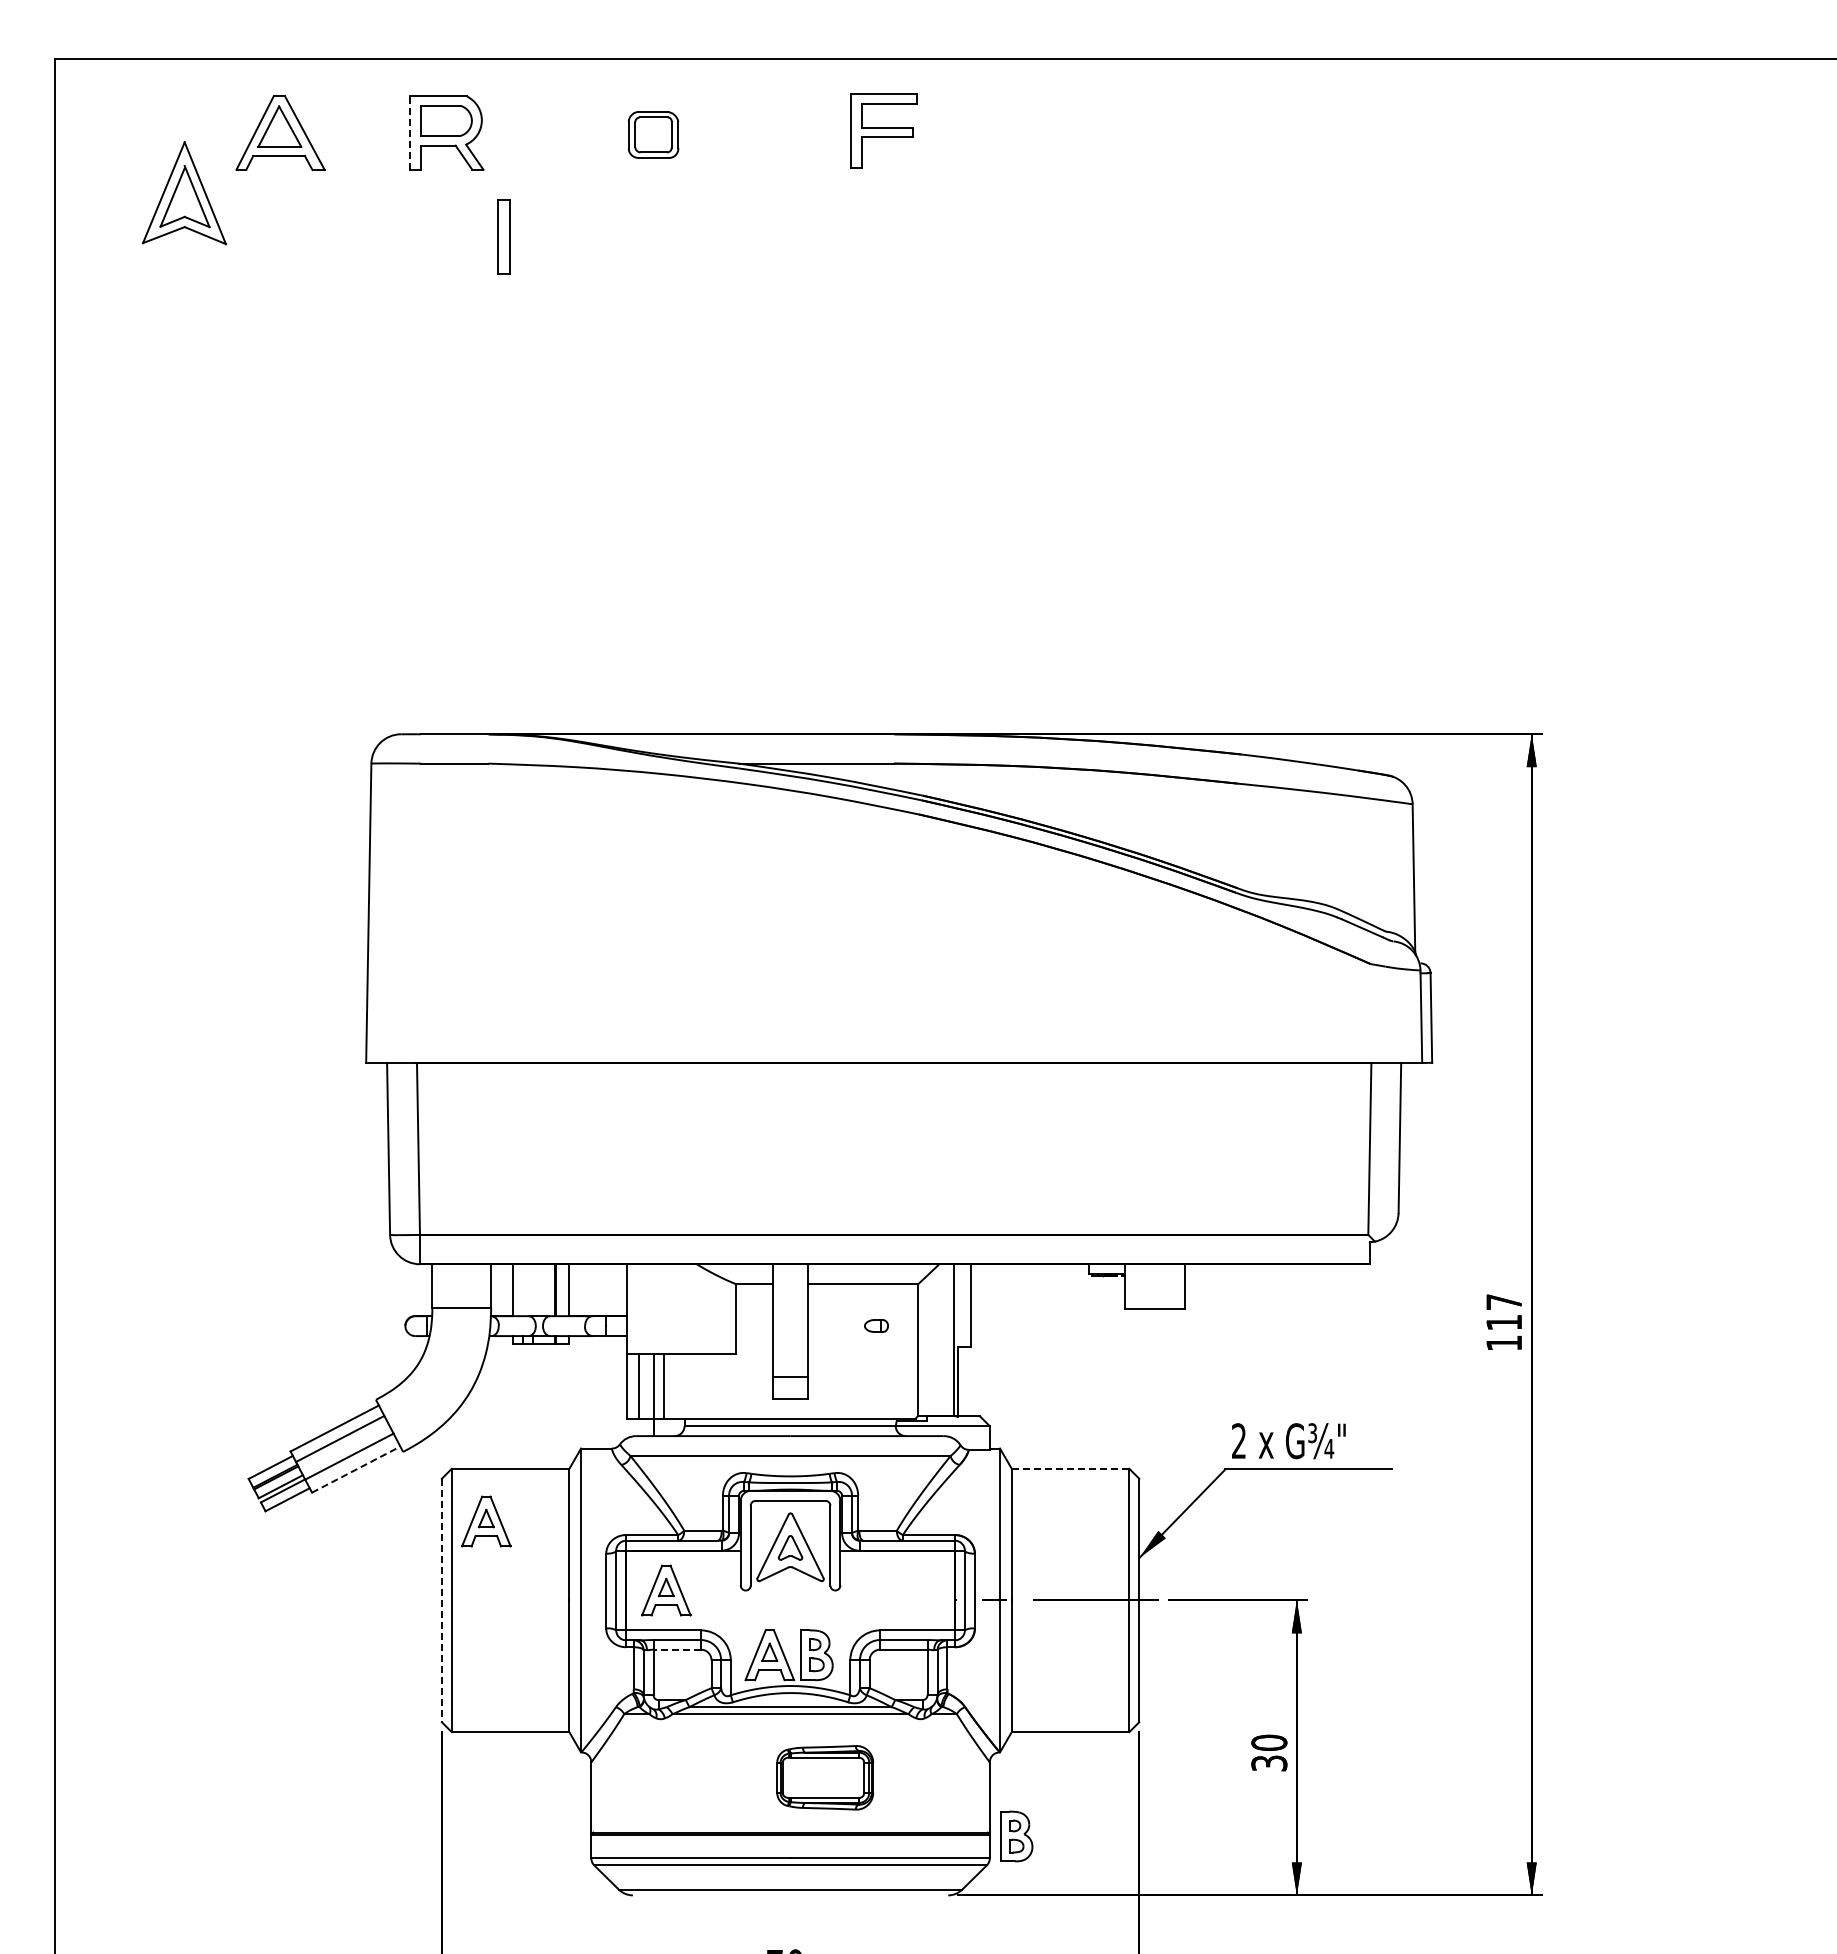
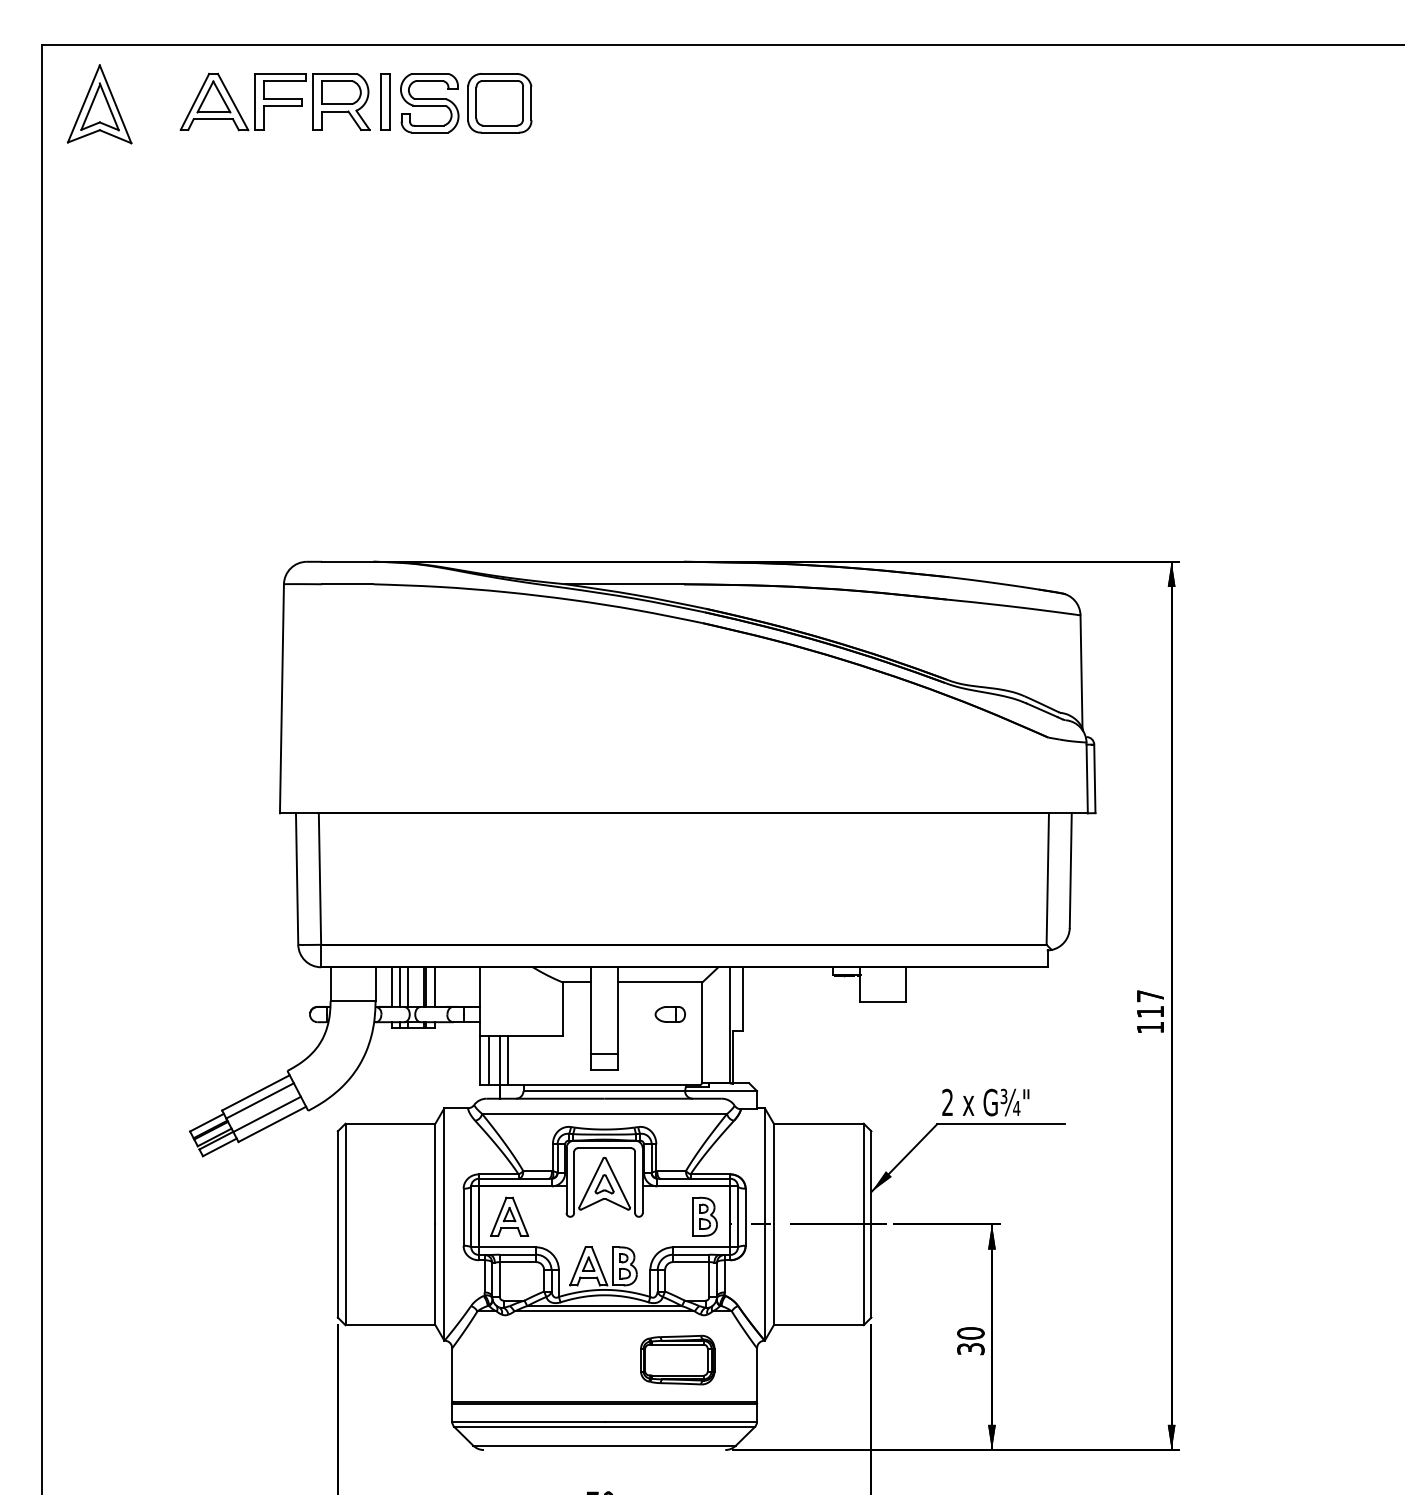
part: (883, 130) -> (280, 101), moved
line: (409, 133) -> (313, 102), dashed -> solid
part: (561, 134) -> (429, 102), added
part: (653, 134) -> (499, 102), size x1.67
part: (184, 193) -> (99, 104), moved
part: (503, 236) -> (385, 101), moved
line: (522, 1290) -> (399, 987), added
line: (533, 1290) -> (407, 987), added
part: (876, 1325) -> (670, 1014), size x1.67
line: (1070, 1468) -> (818, 1123), dashed -> solid
line: (356, 1469) -> (272, 1124), dashed -> solid
part: (486, 1521) -> (372, 1164), removed
line: (441, 1600) -> (337, 1224), dashed -> solid
line: (677, 1649) -> (518, 1261), dashed -> solid
part: (825, 1777) -> (678, 1359), moved
part: (1016, 1836) -> (704, 1216), moved

